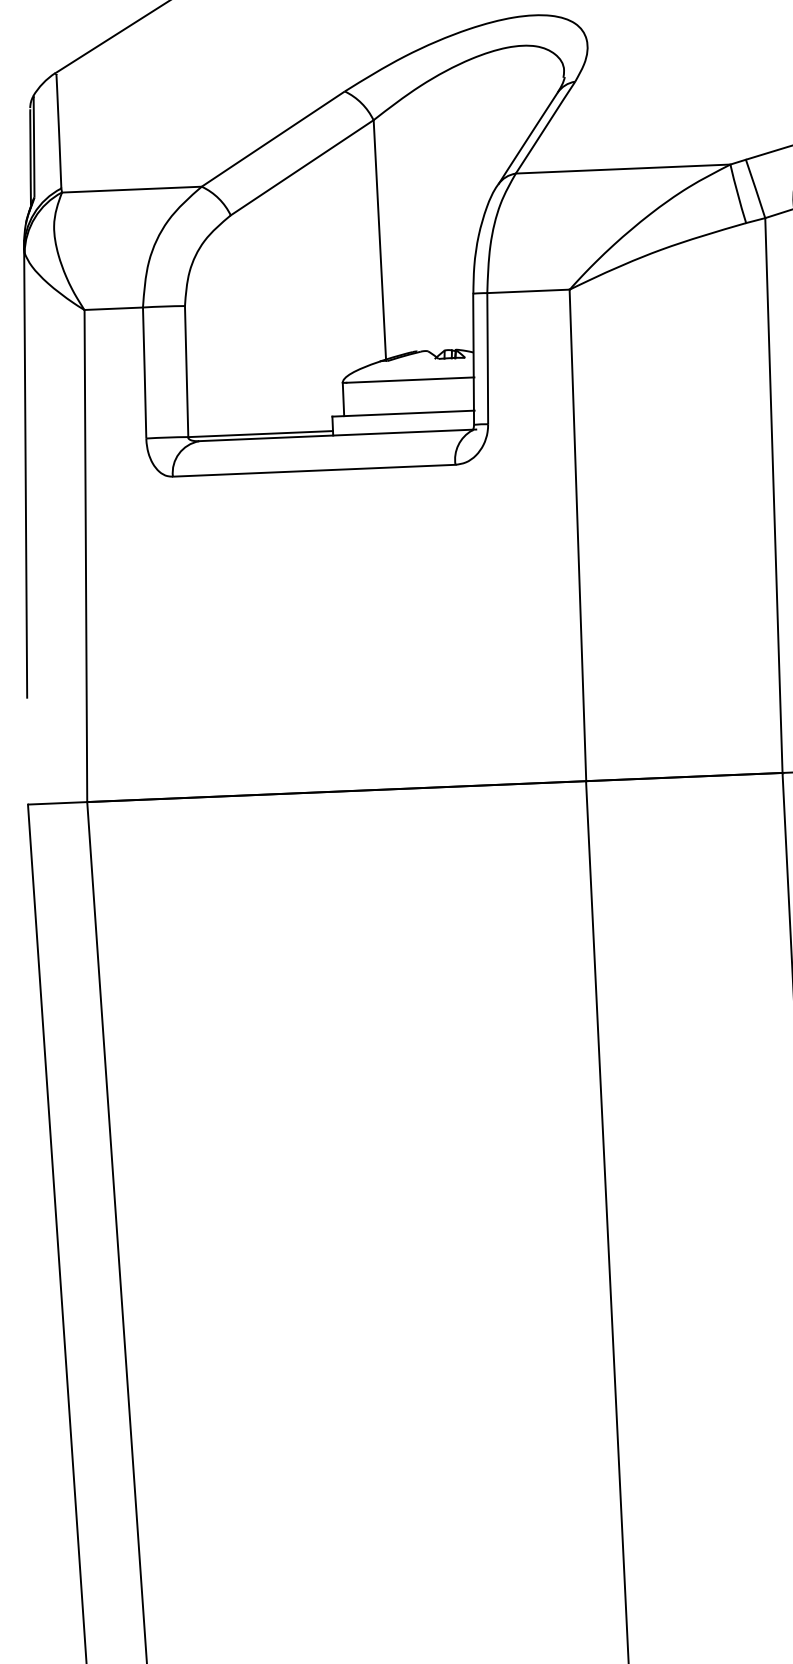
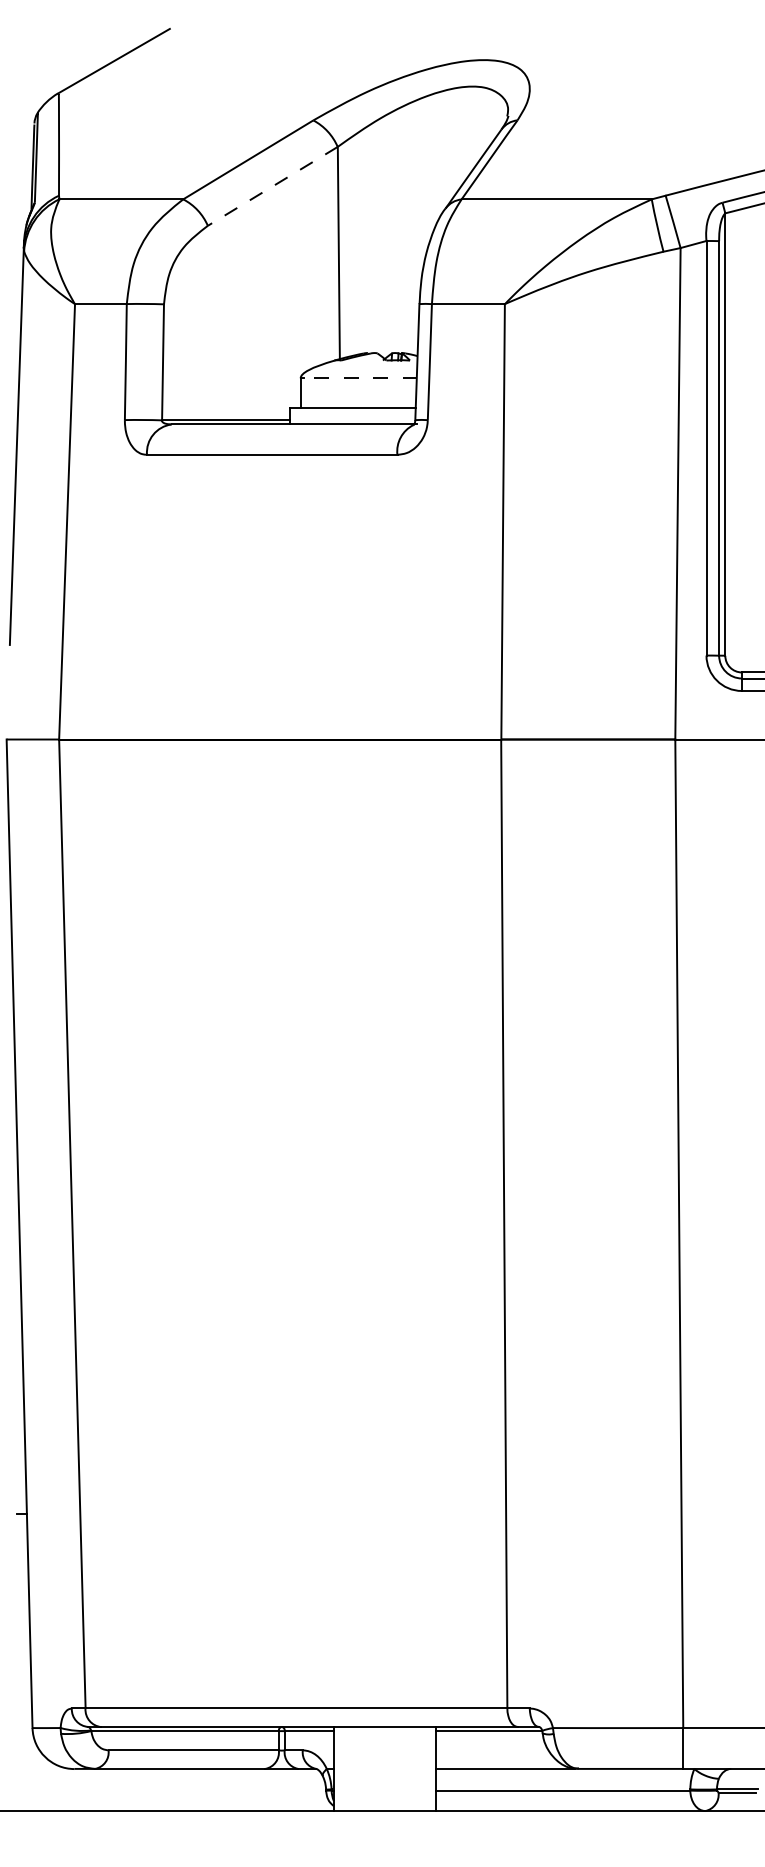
line: (301, 167) -> (272, 186), solid -> dashed
line: (410, 380) -> (360, 378), solid -> dashed

